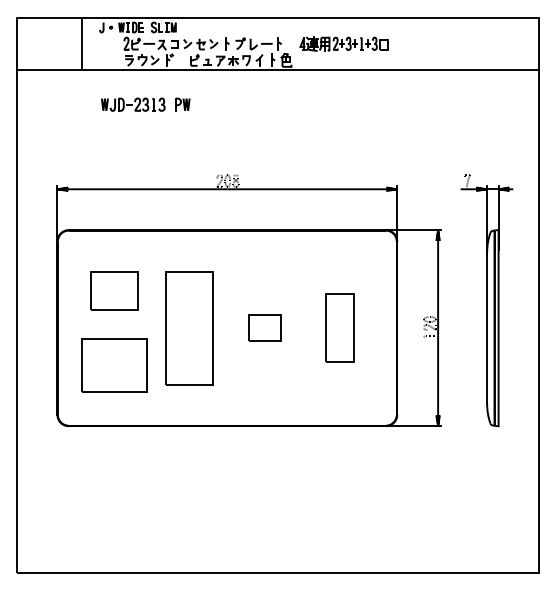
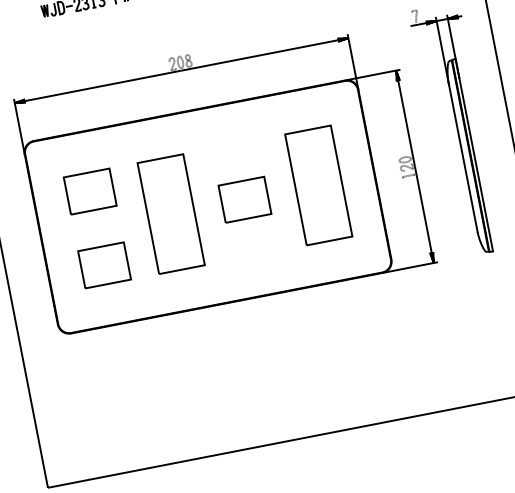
part: (264, 327) -> (244, 199), size x1.43
part: (339, 328) -> (318, 185), size x1.67
part: (114, 365) -> (104, 265), size x0.71

